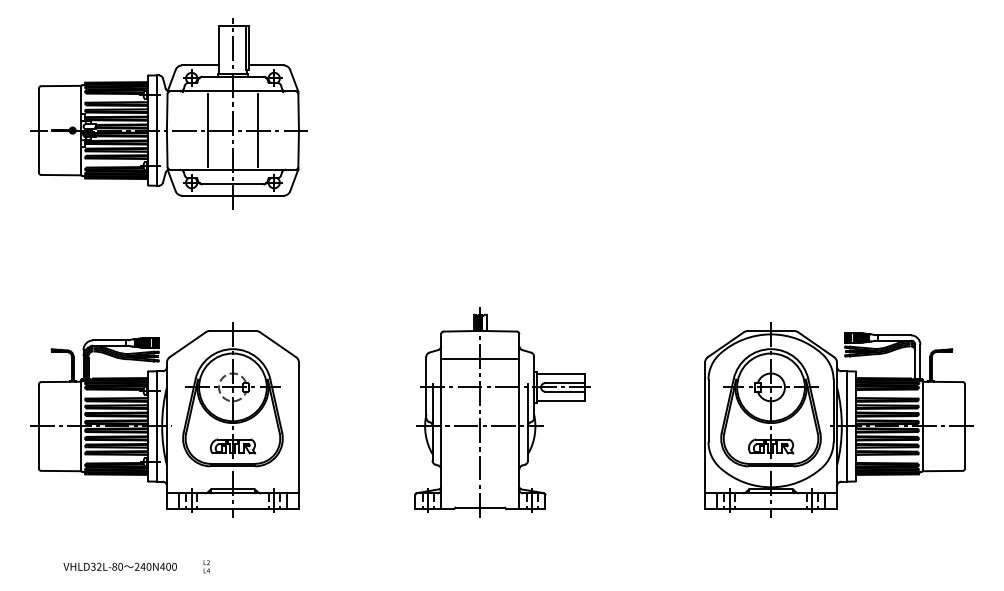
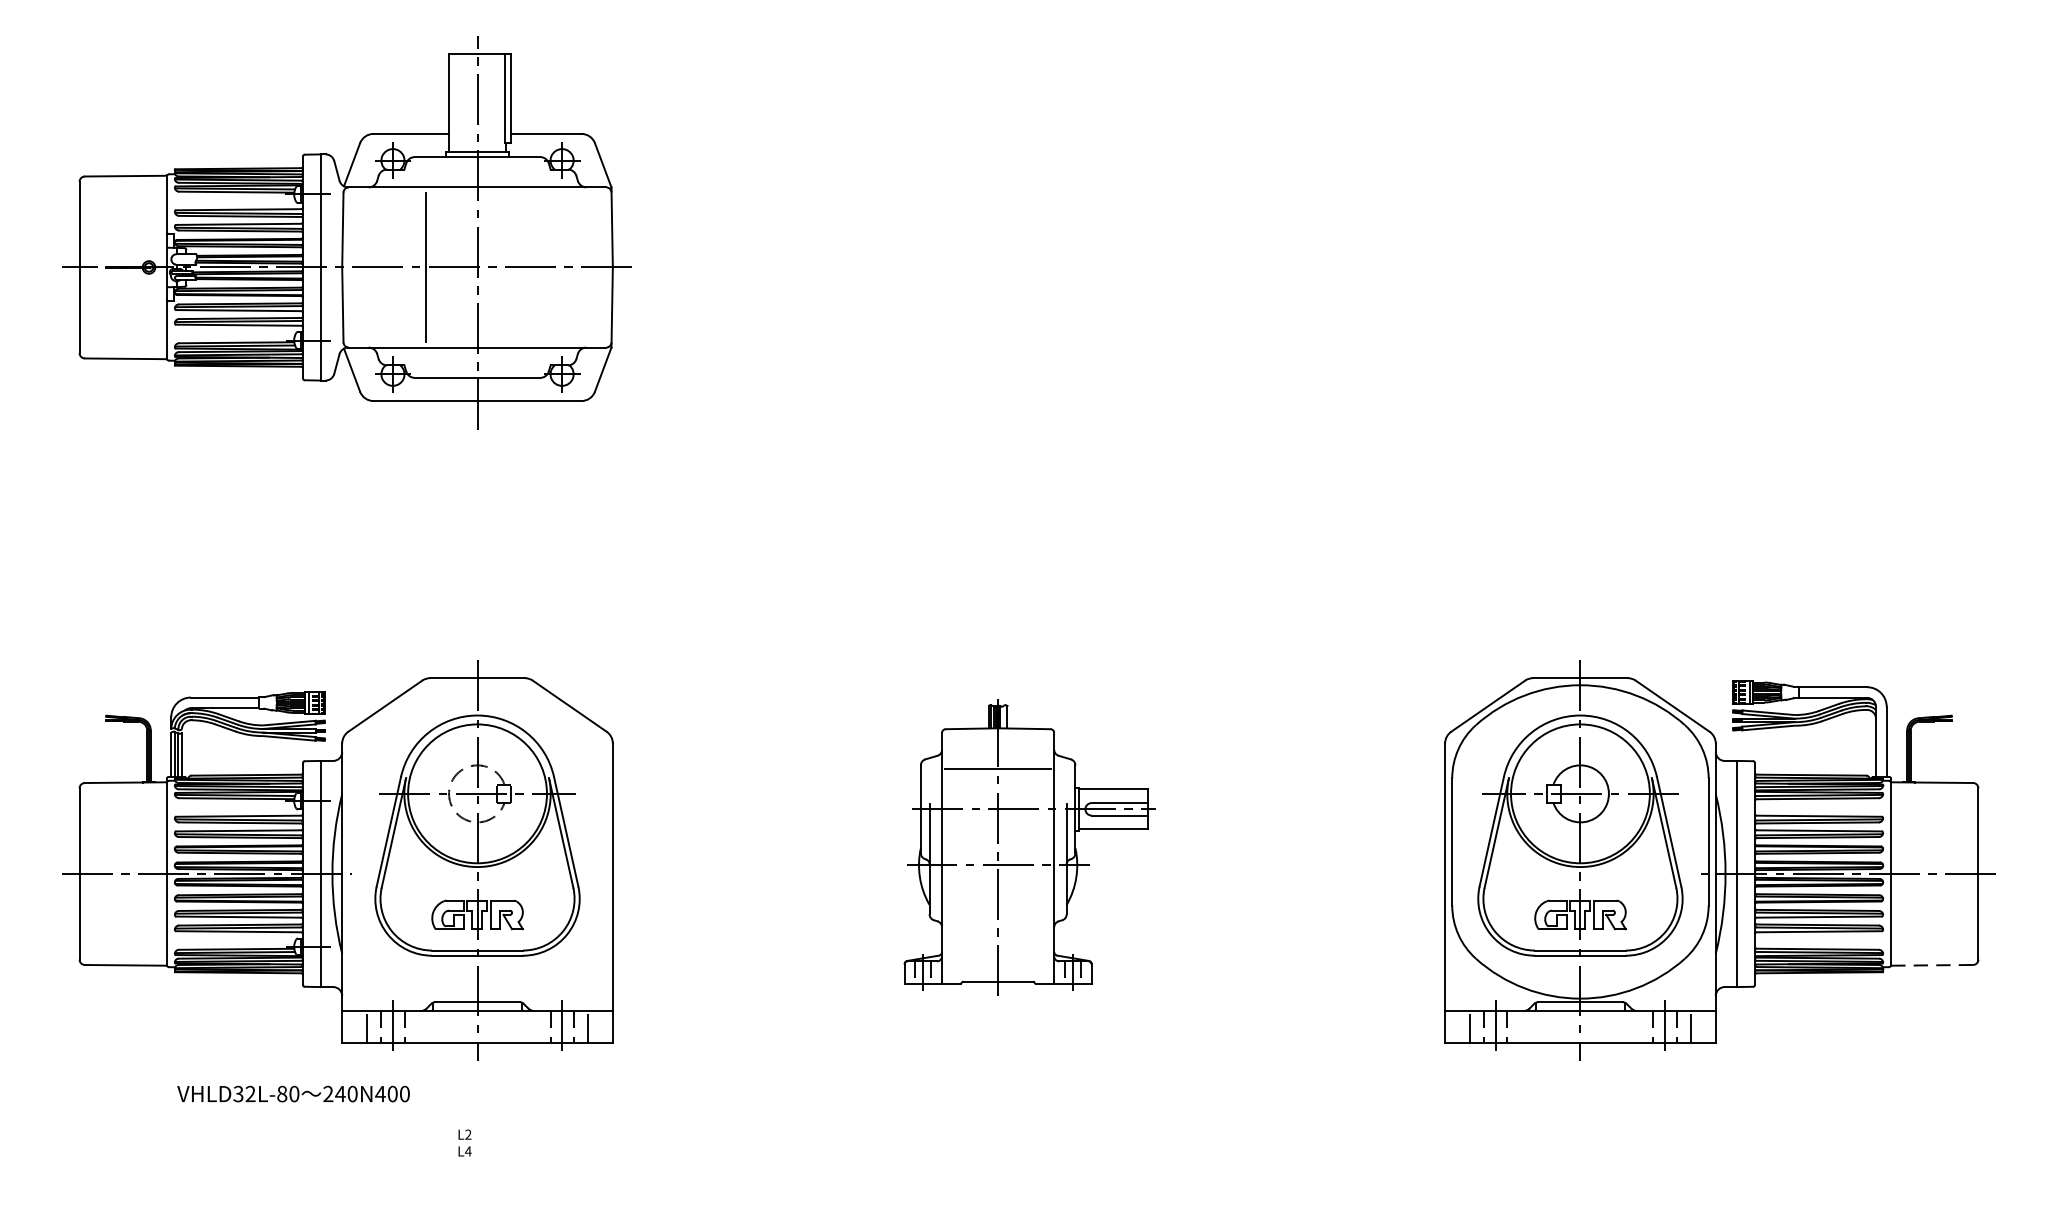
line: (258, 130) -> (529, 267), removed
part: (502, 412) -> (1030, 845), size x0.7
line: (942, 471) -> (1931, 966), solid -> dashed
text: (119, 566) -> (292, 1093), moved
text: (206, 566) -> (464, 1142), moved

